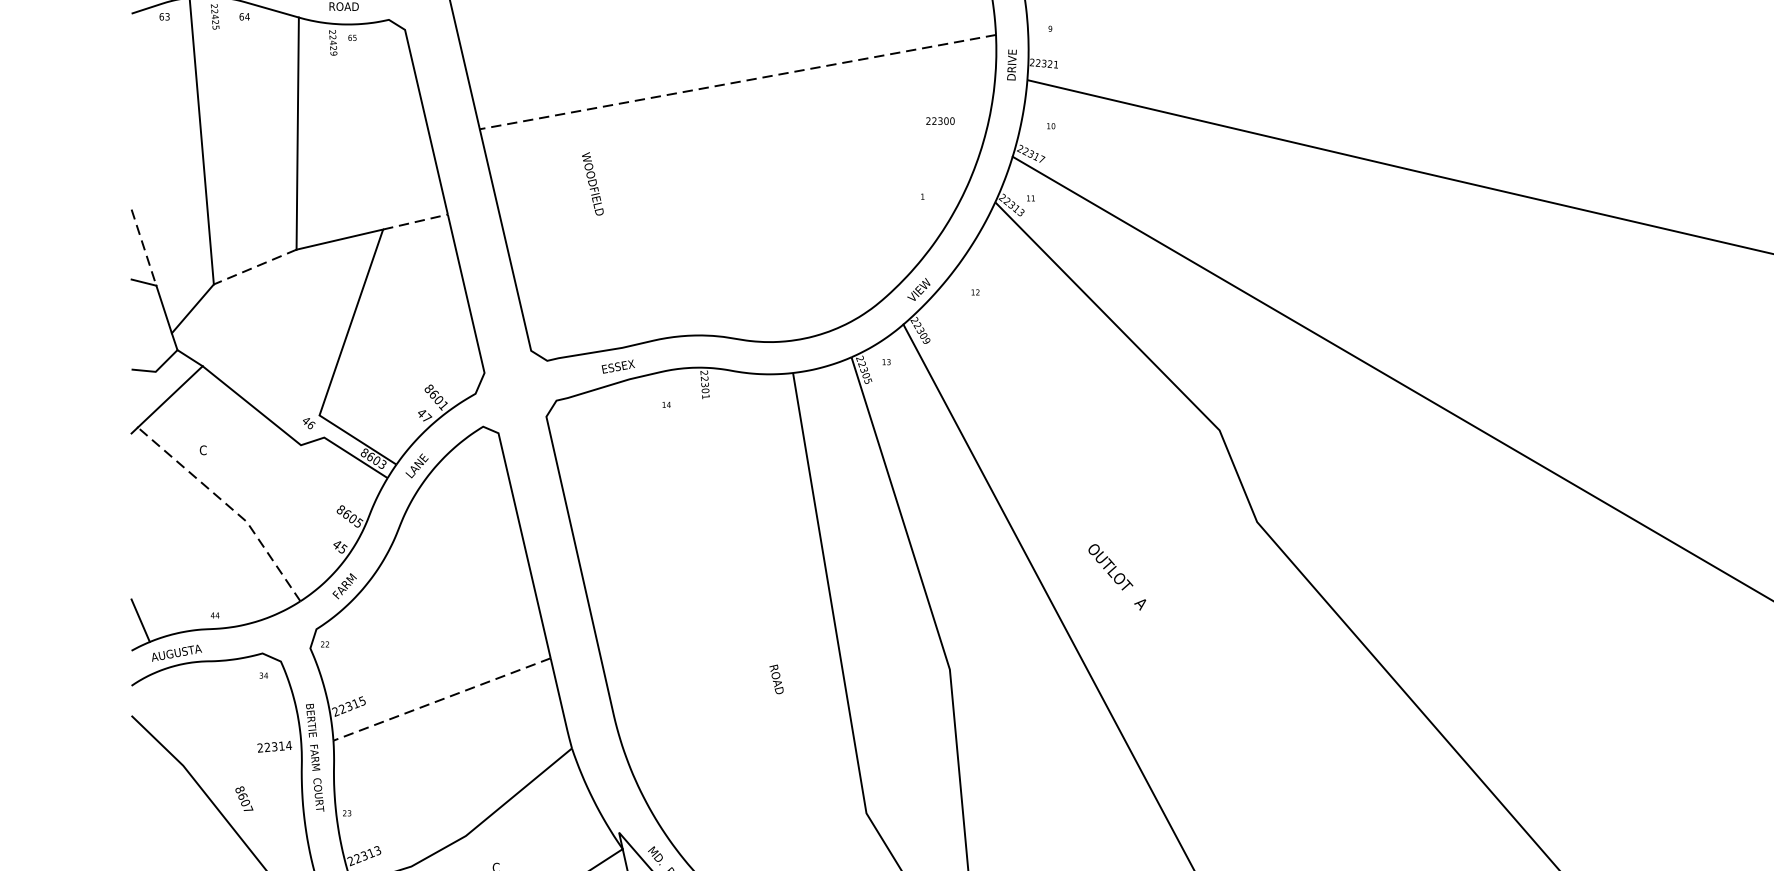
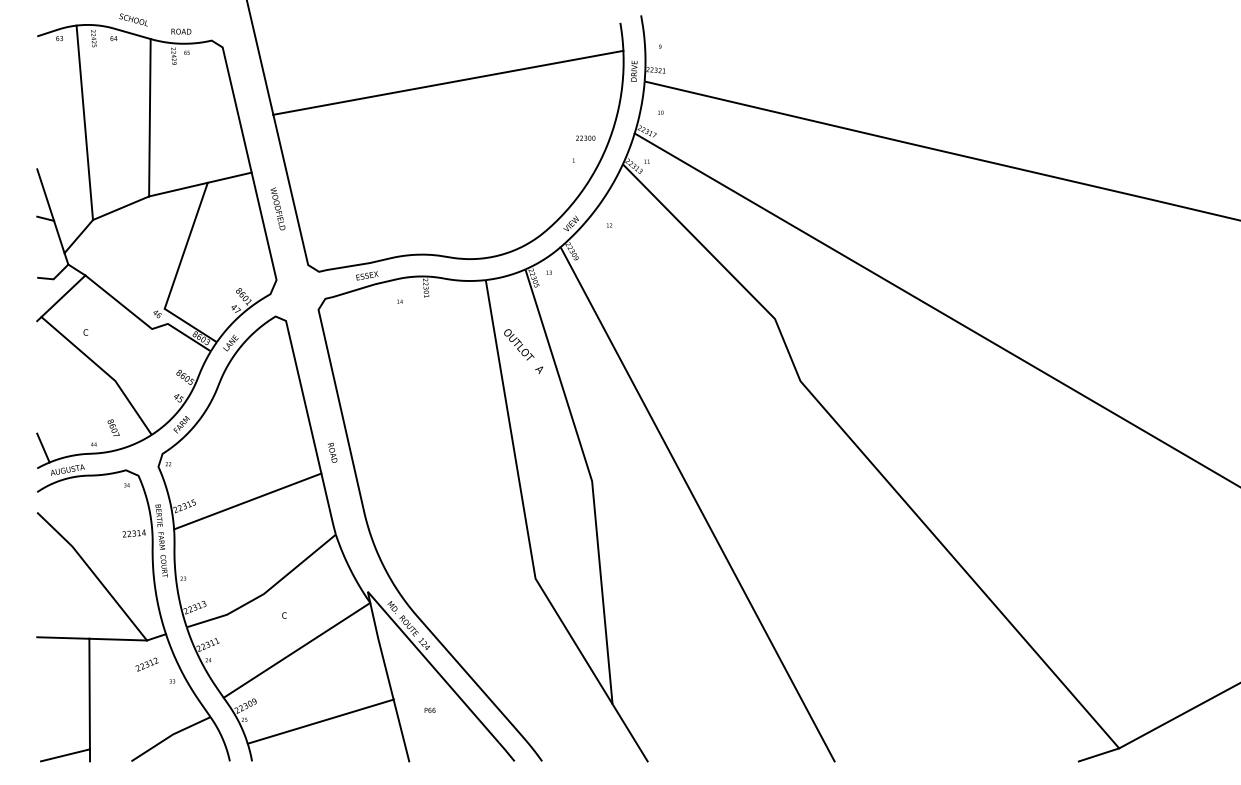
line: (738, 81) -> (448, 82), dashed -> solid
text: (940, 119) -> (585, 137), moved
text: (592, 183) -> (277, 208), moved
line: (415, 221) -> (229, 177), dashed -> solid
line: (143, 248) -> (45, 195), dashed -> solid
line: (254, 267) -> (120, 208), dashed -> solid
line: (229, 506) -> (103, 370), dashed -> solid
text: (1117, 577) -> (523, 351), moved
text: (776, 678) -> (332, 452), moved
line: (441, 699) -> (247, 501), dashed -> solid
text: (244, 798) -> (113, 427), moved

